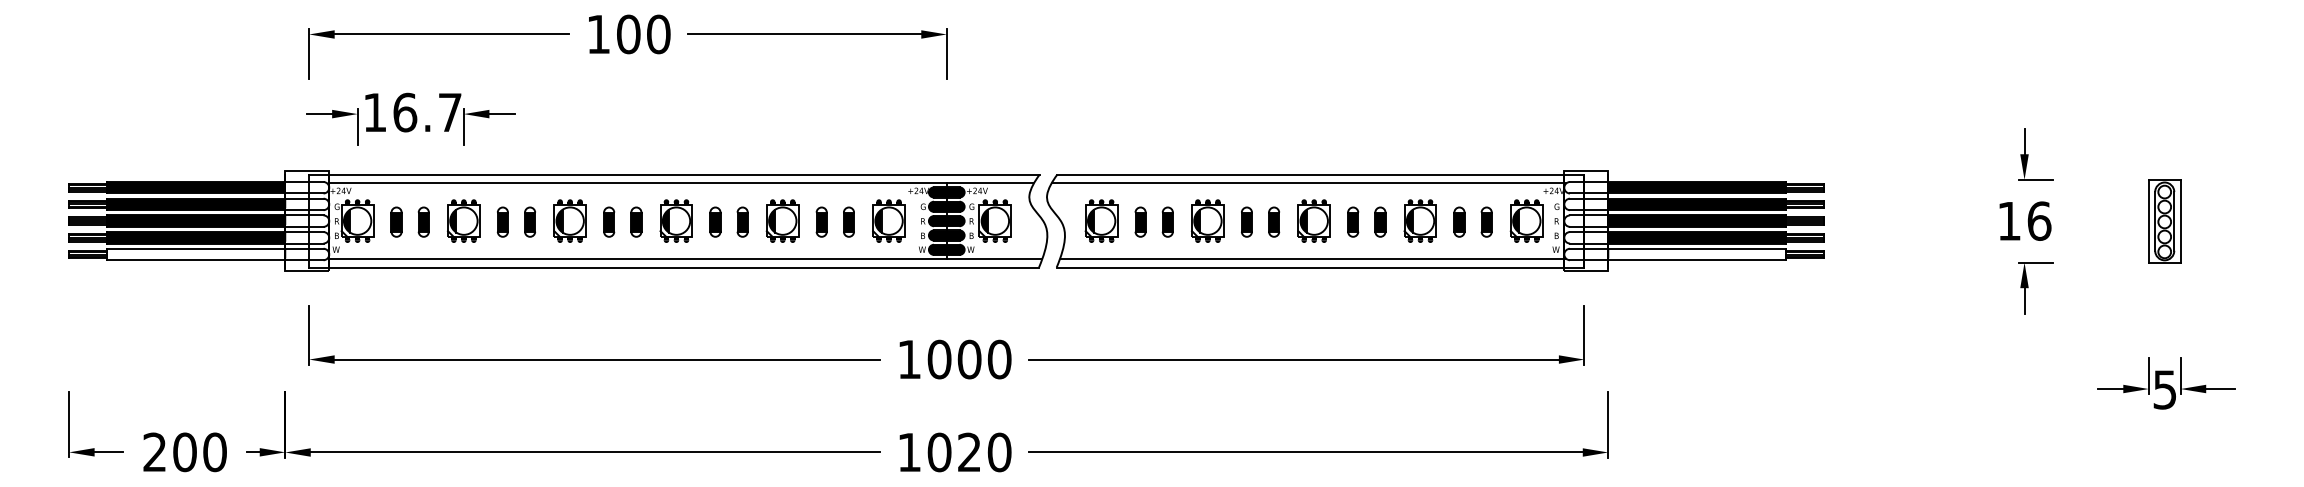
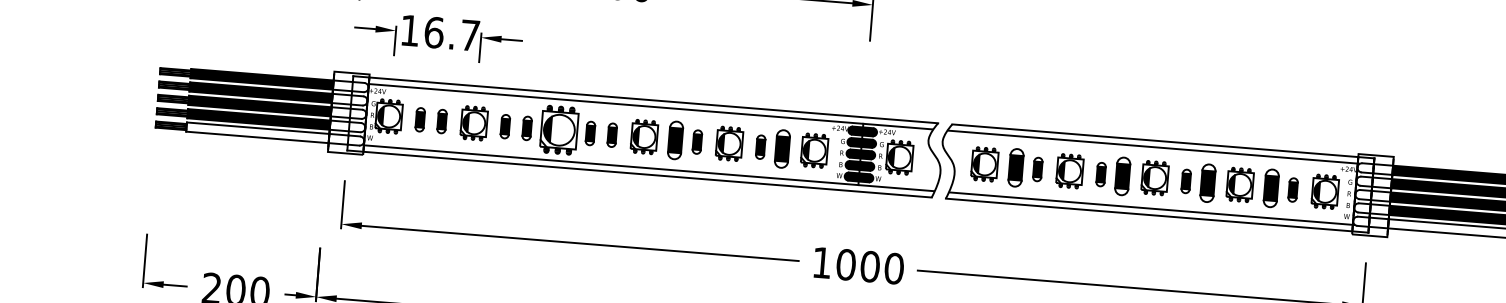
part: (569, 220) -> (558, 129), size x1.4
part: (715, 221) -> (675, 139), size x1.6
part: (848, 221) -> (782, 148), size x1.6
part: (1140, 221) -> (1015, 167), size x1.6
part: (1274, 221) -> (1123, 175), size x1.6
part: (1380, 221) -> (1208, 182), size x1.6
part: (1459, 221) -> (1271, 187), size x1.6

